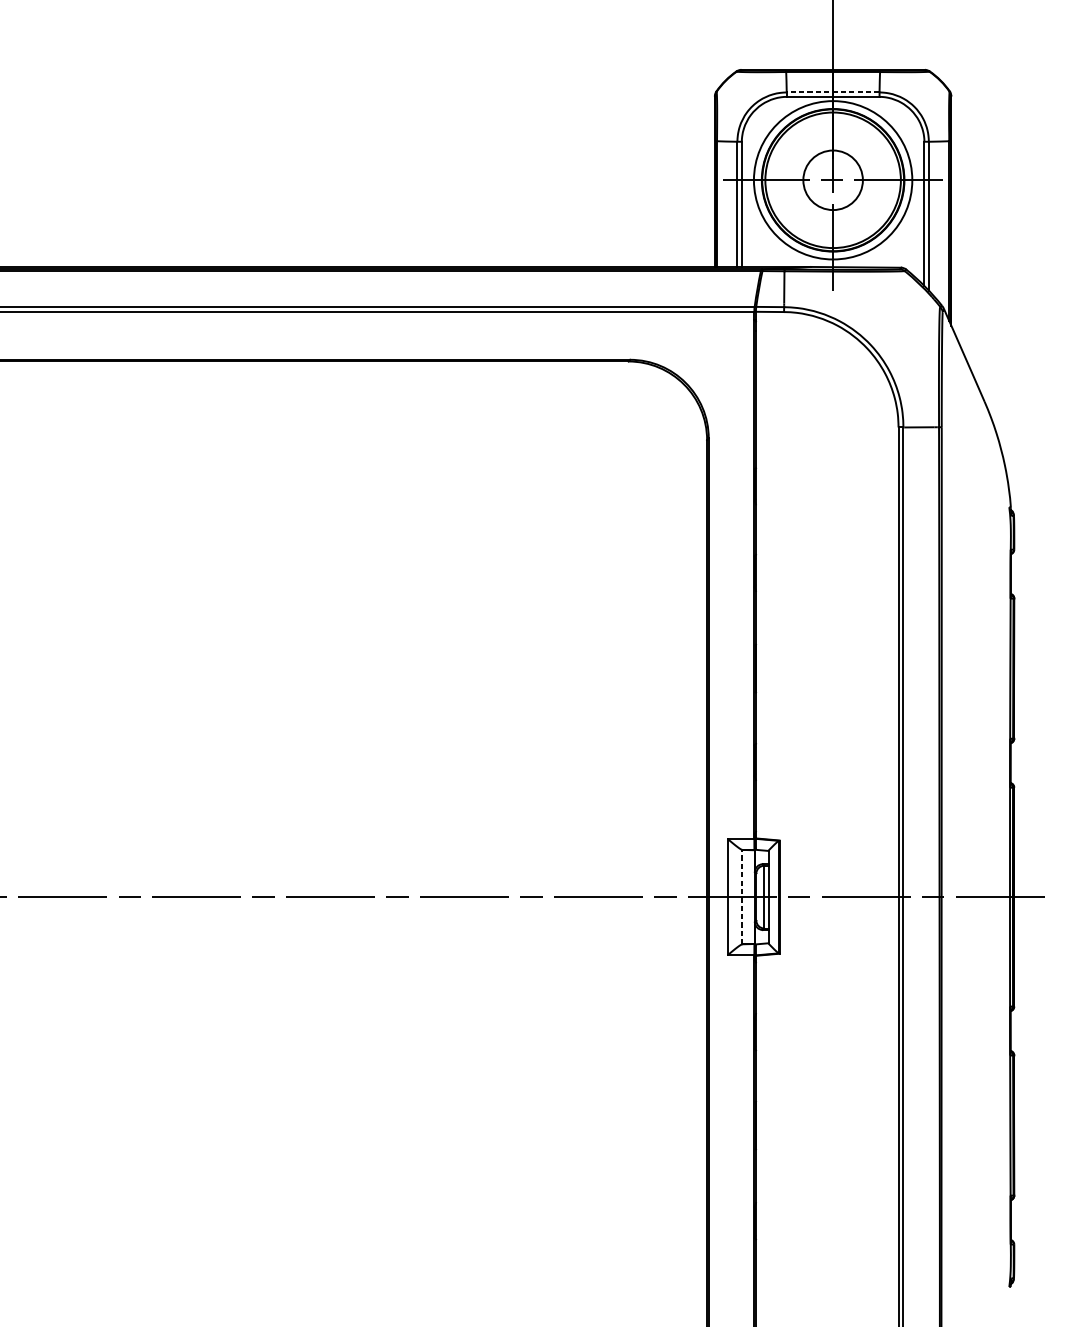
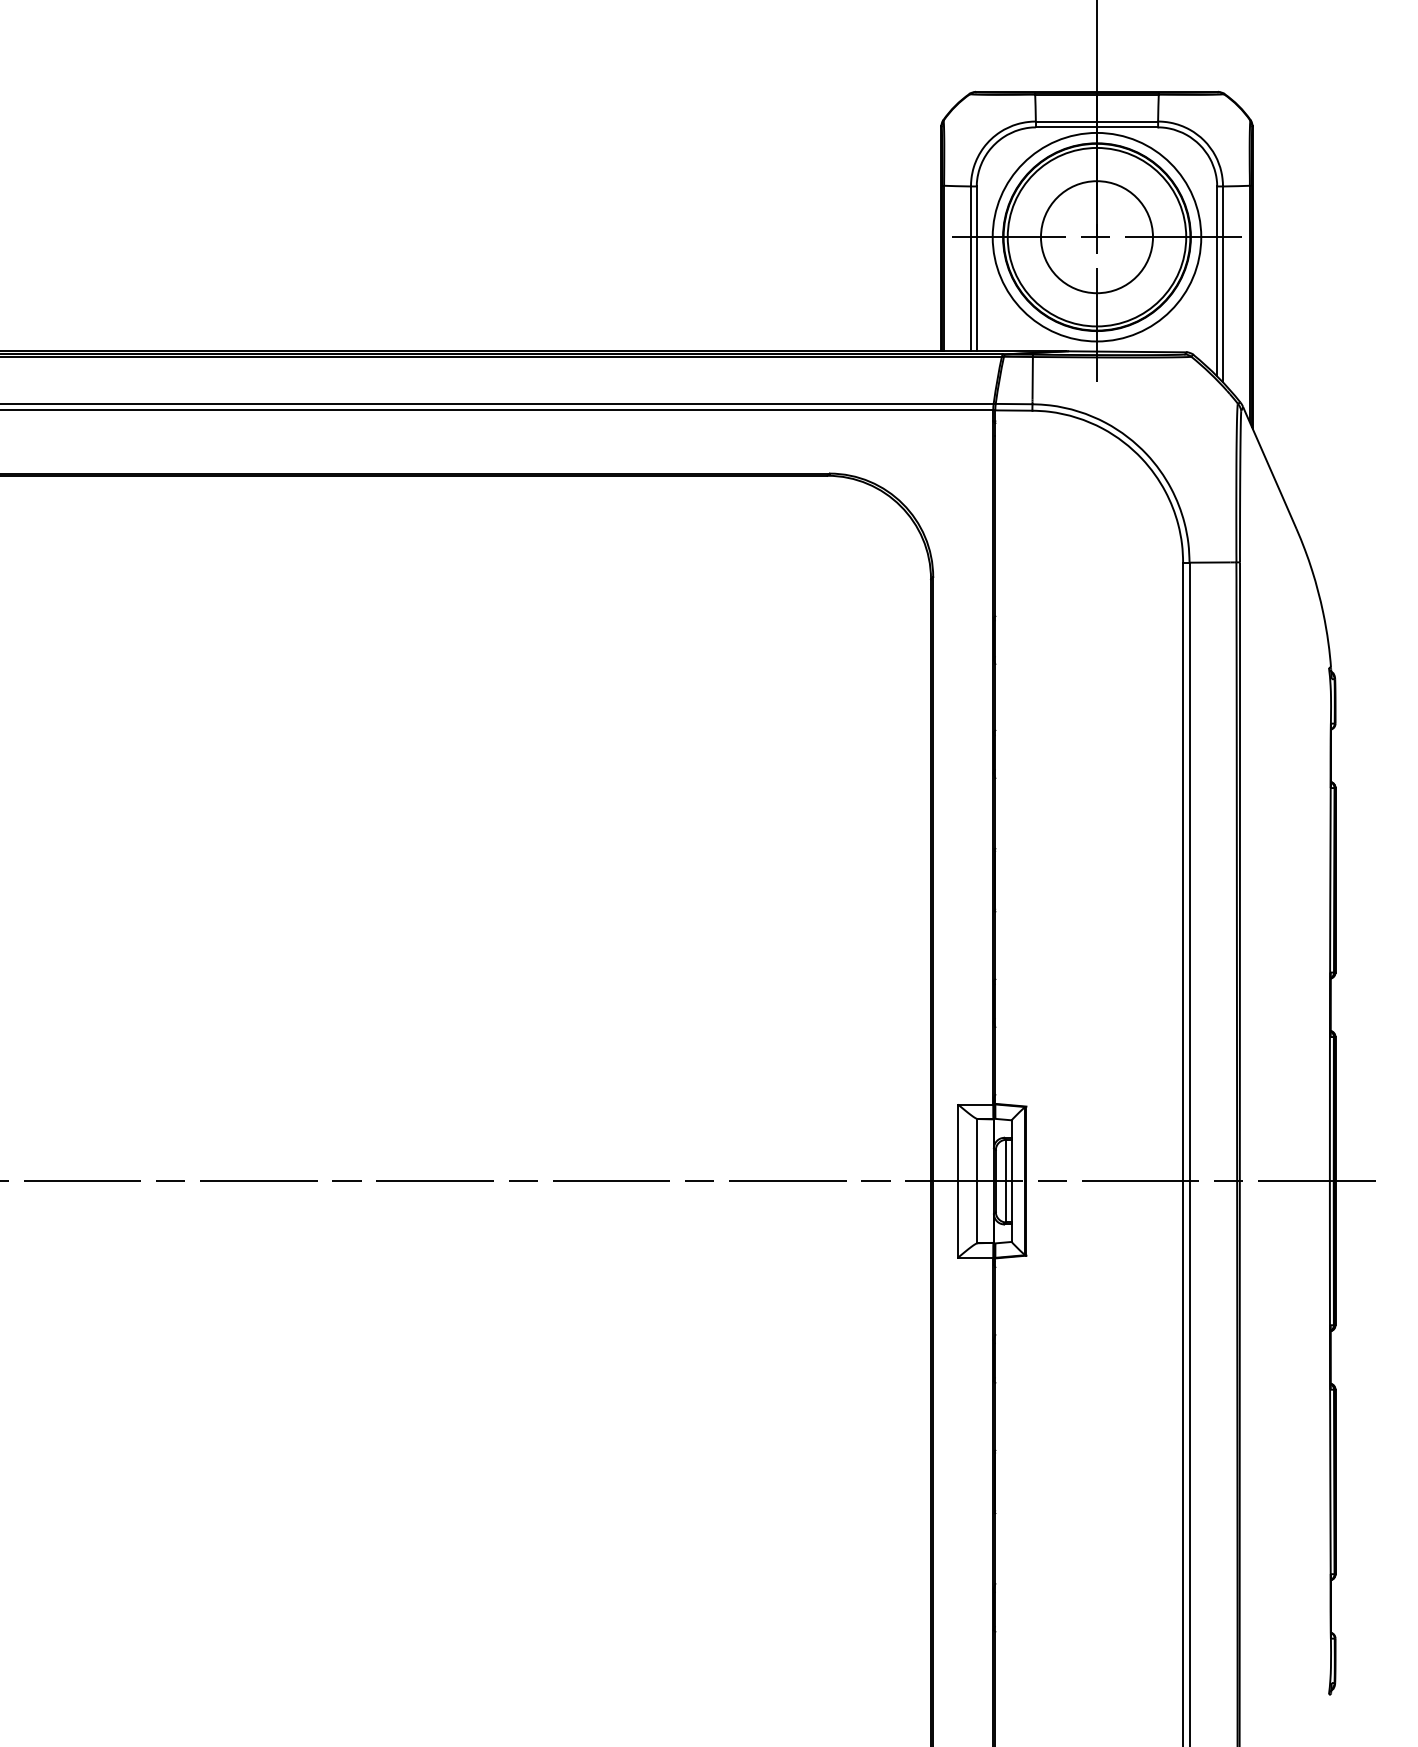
line: (832, 92) -> (1096, 121), dashed -> solid
circle: (832, 180) -> (1096, 237), size x1.43
line: (742, 896) -> (977, 1180), dashed -> solid

